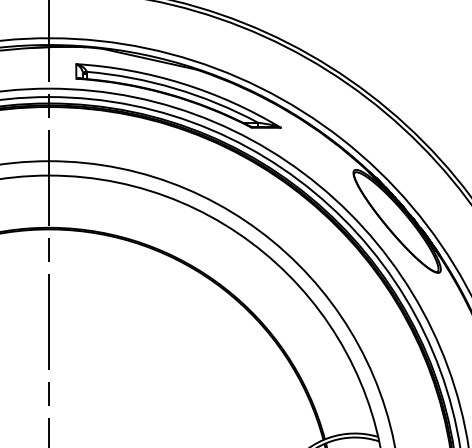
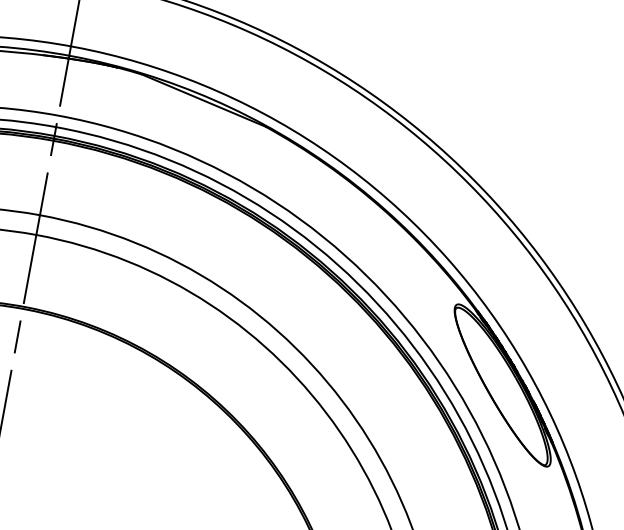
part: (178, 95) -> (234, 157), removed

